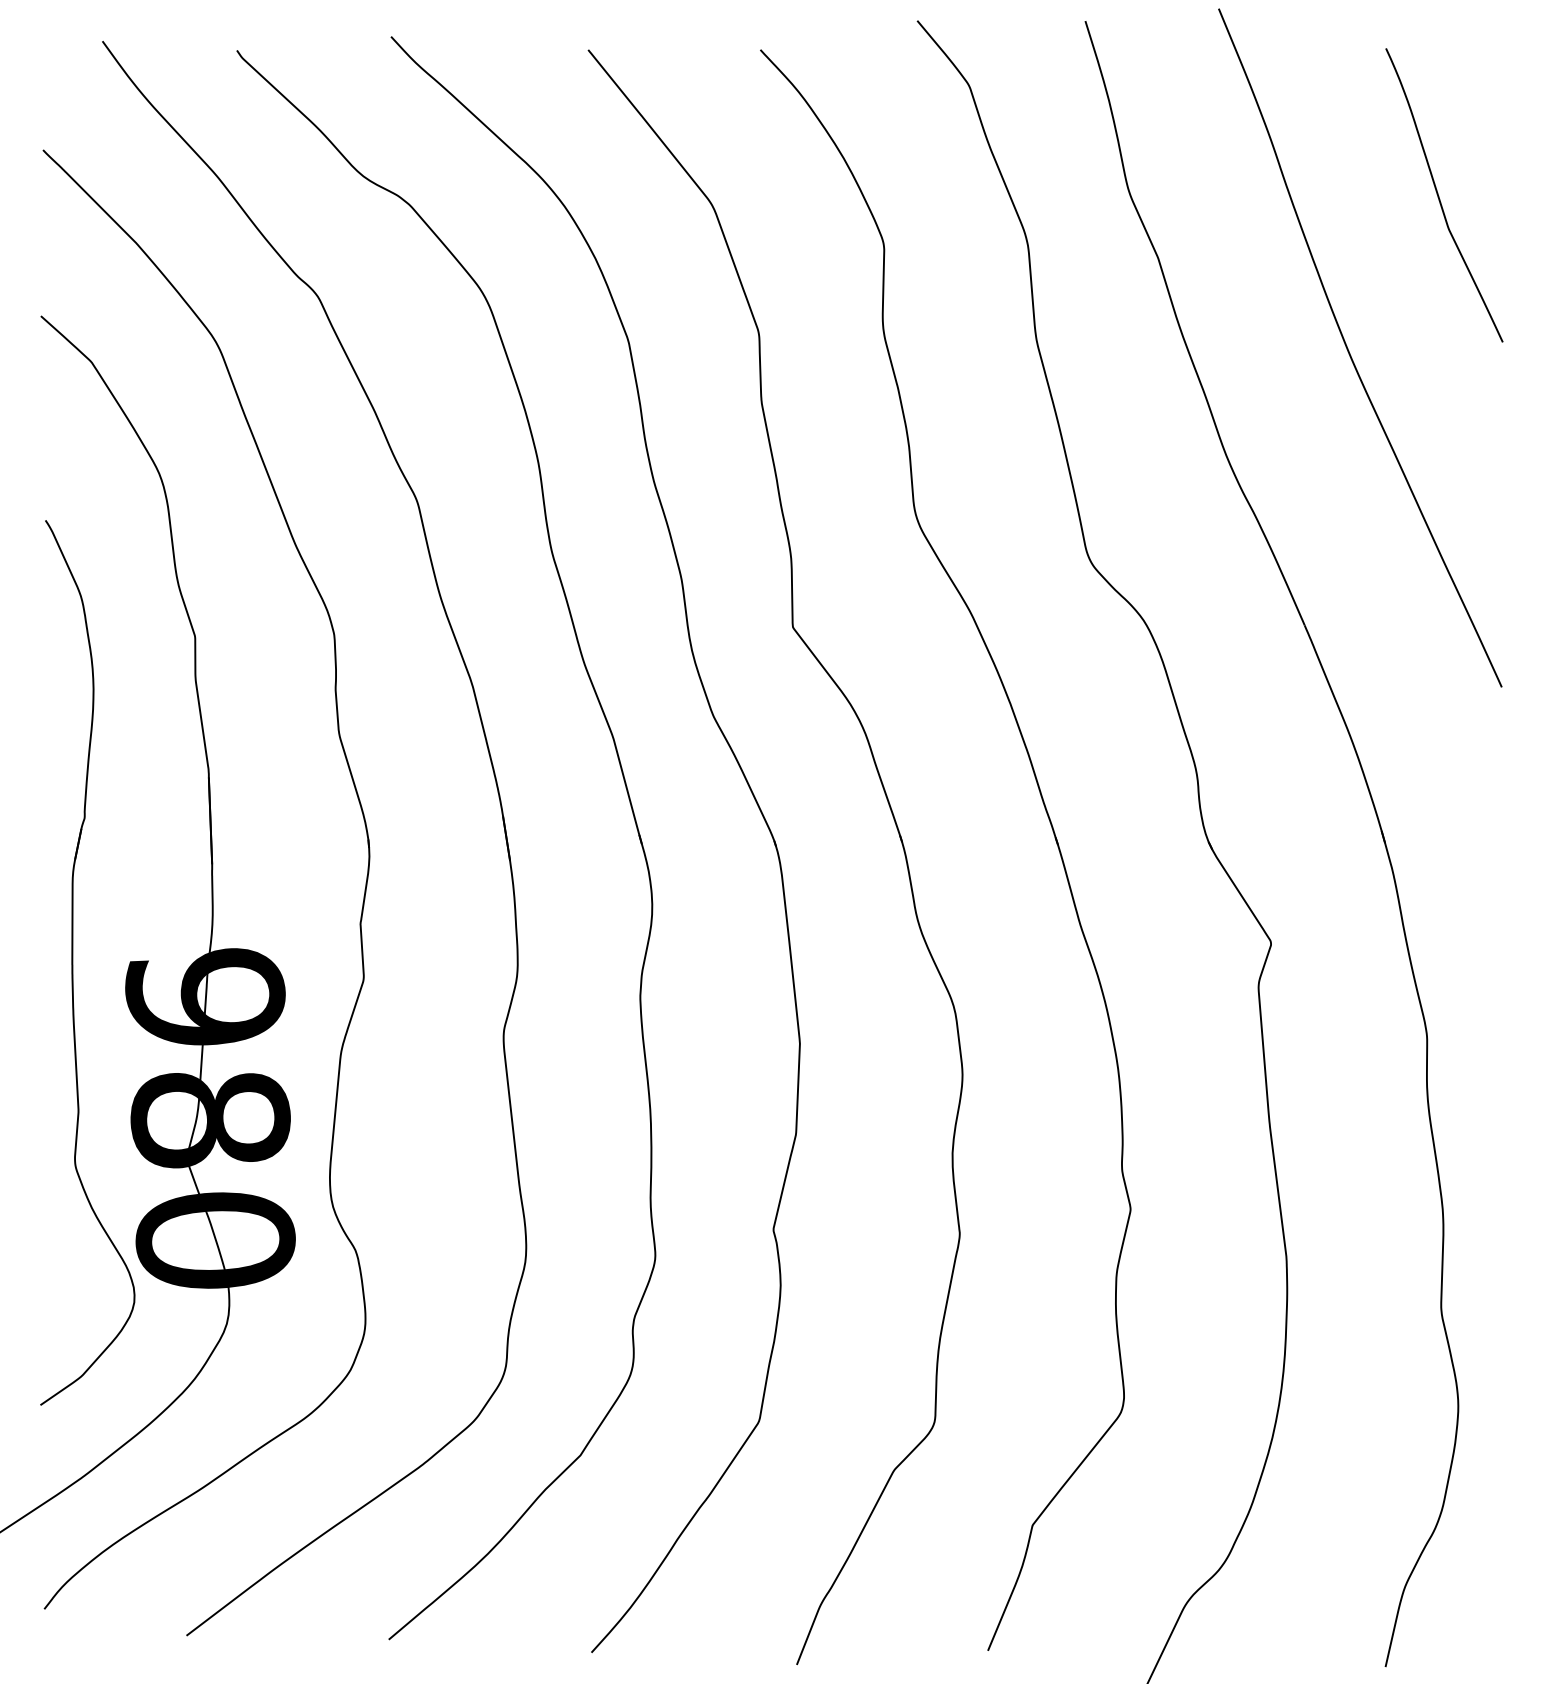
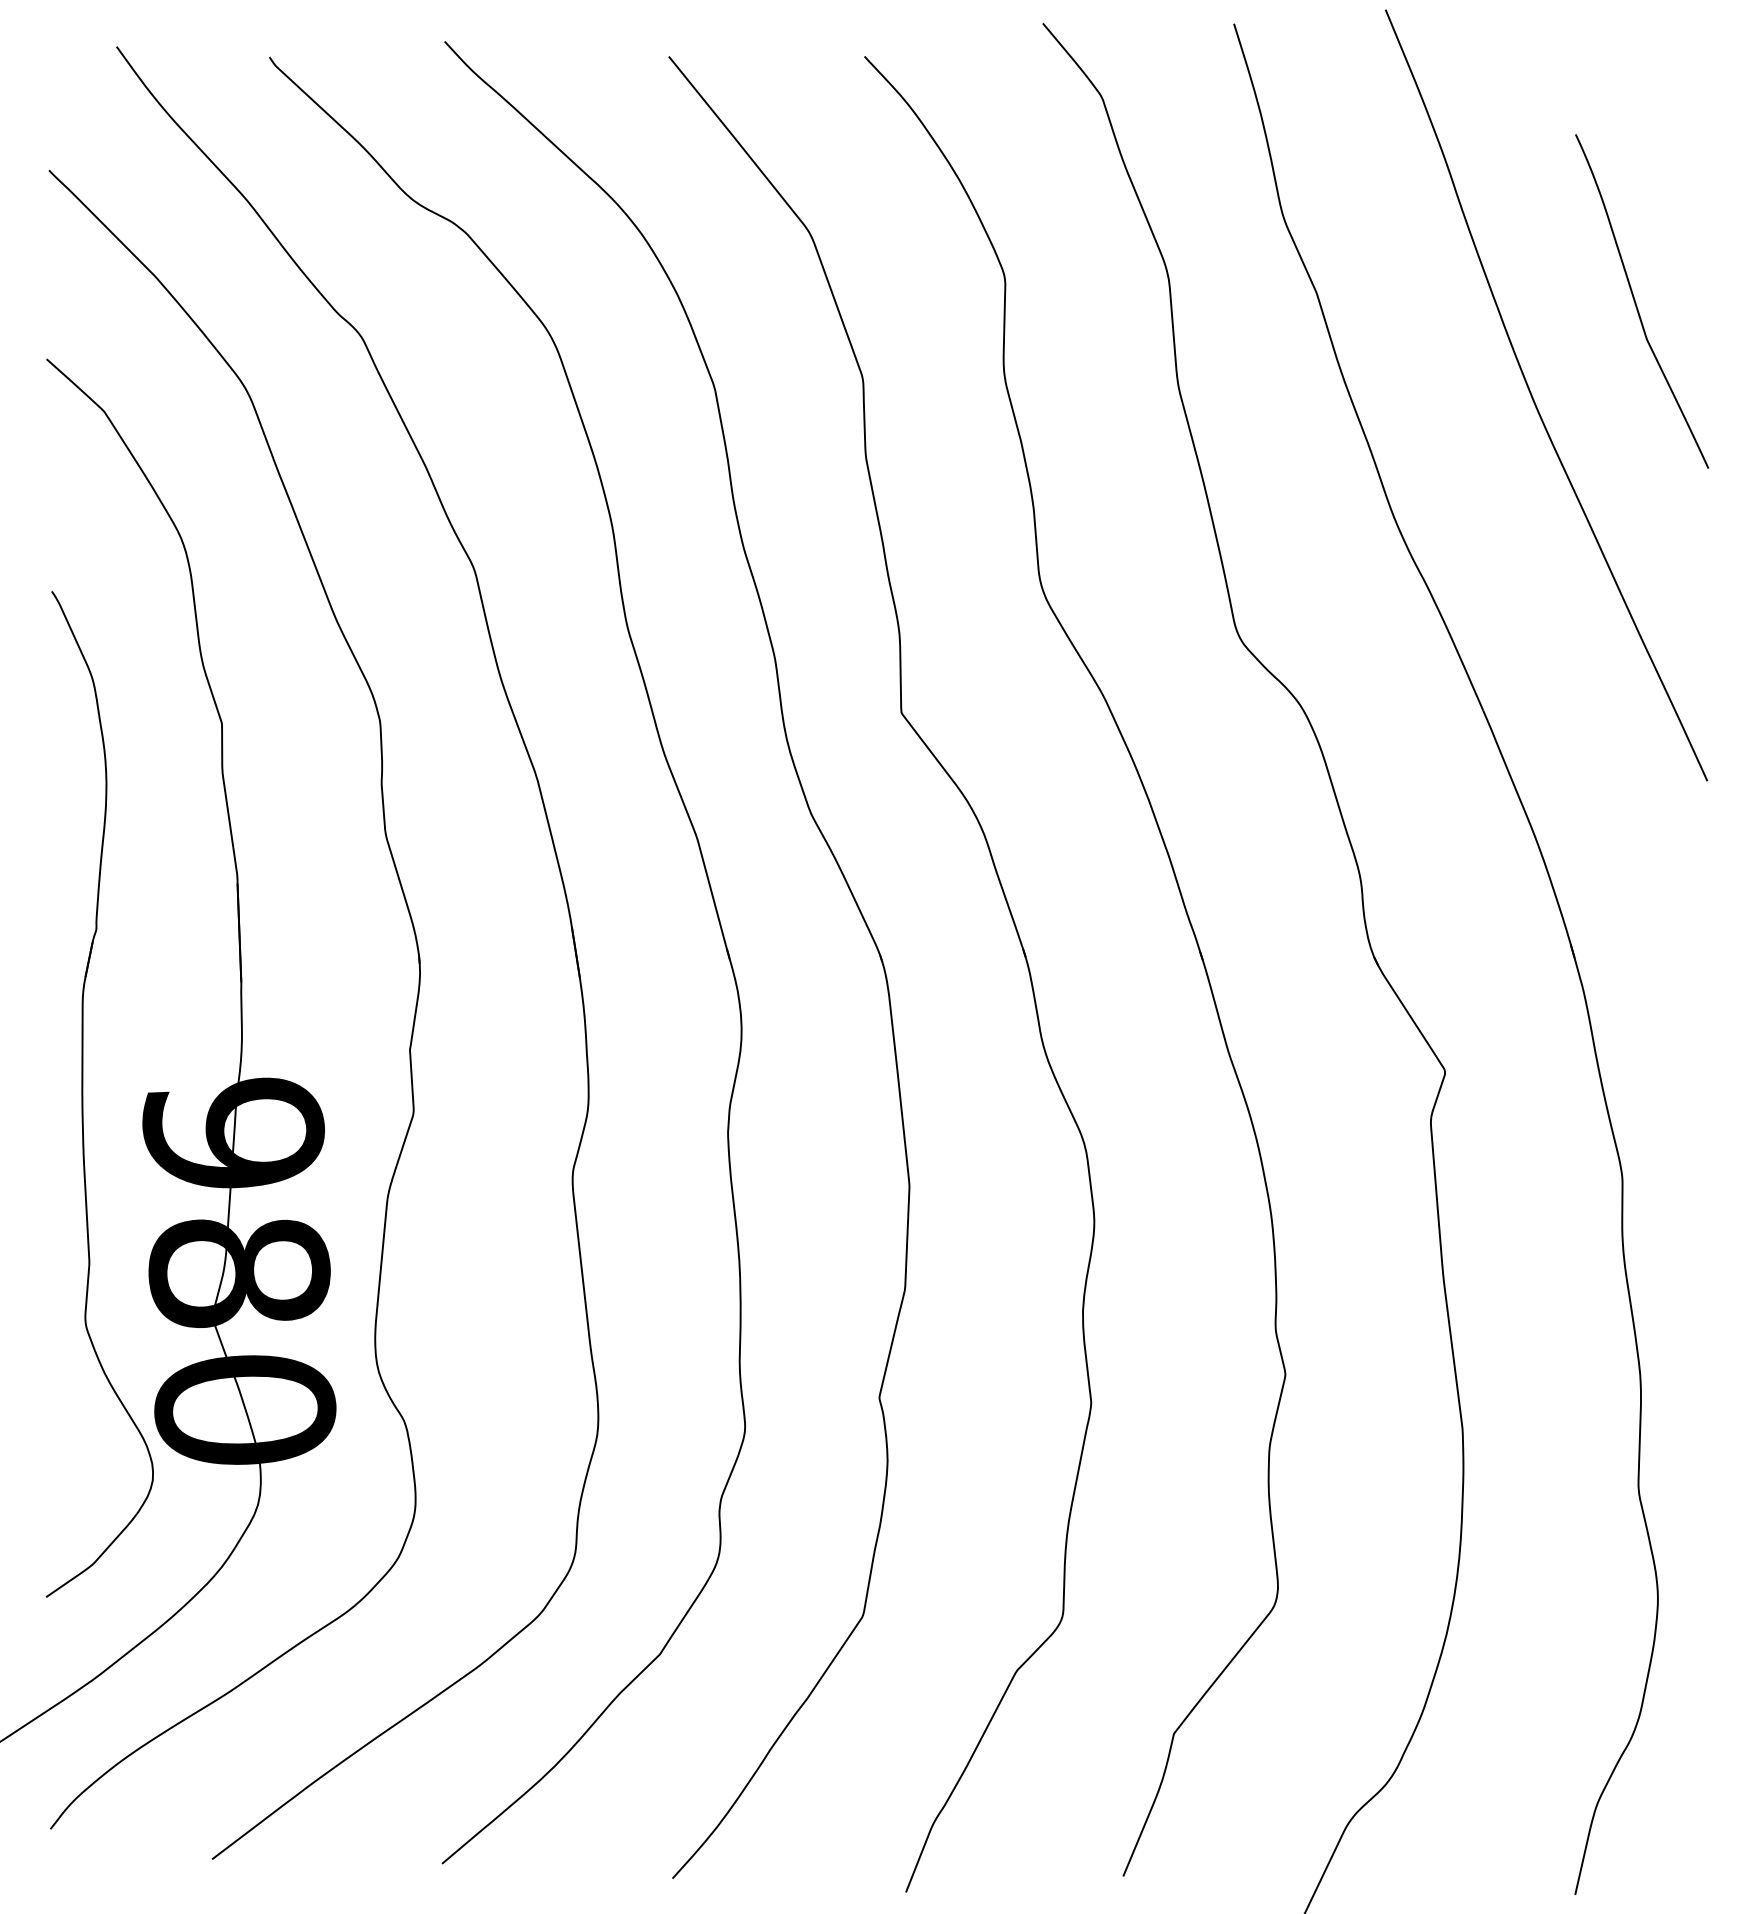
curve: (1439, 196) -> (1636, 302), moved

